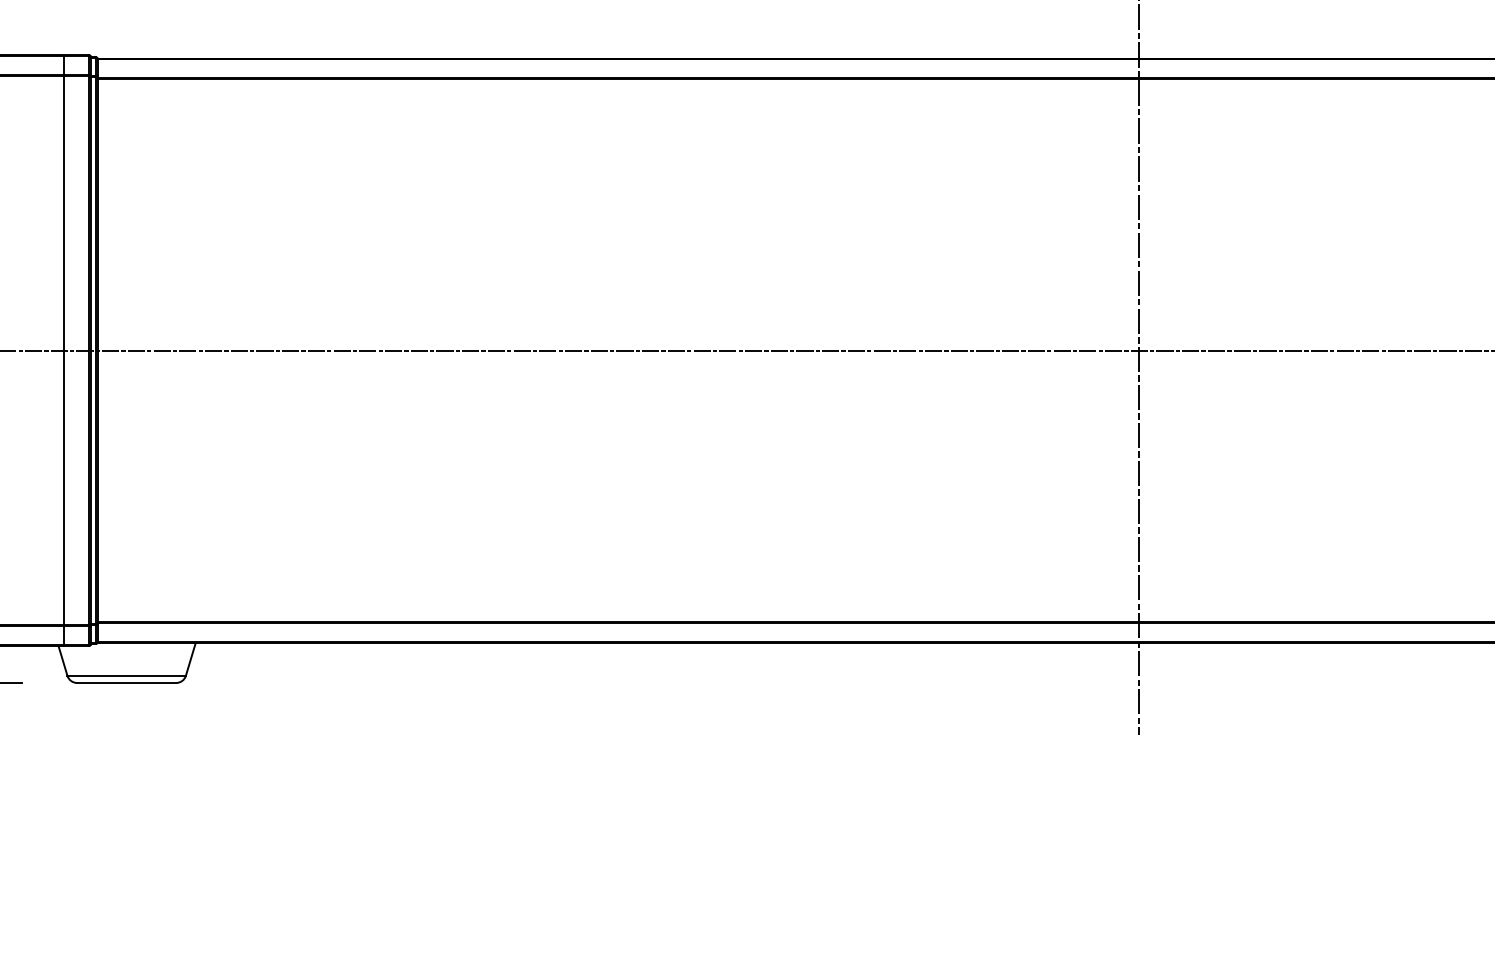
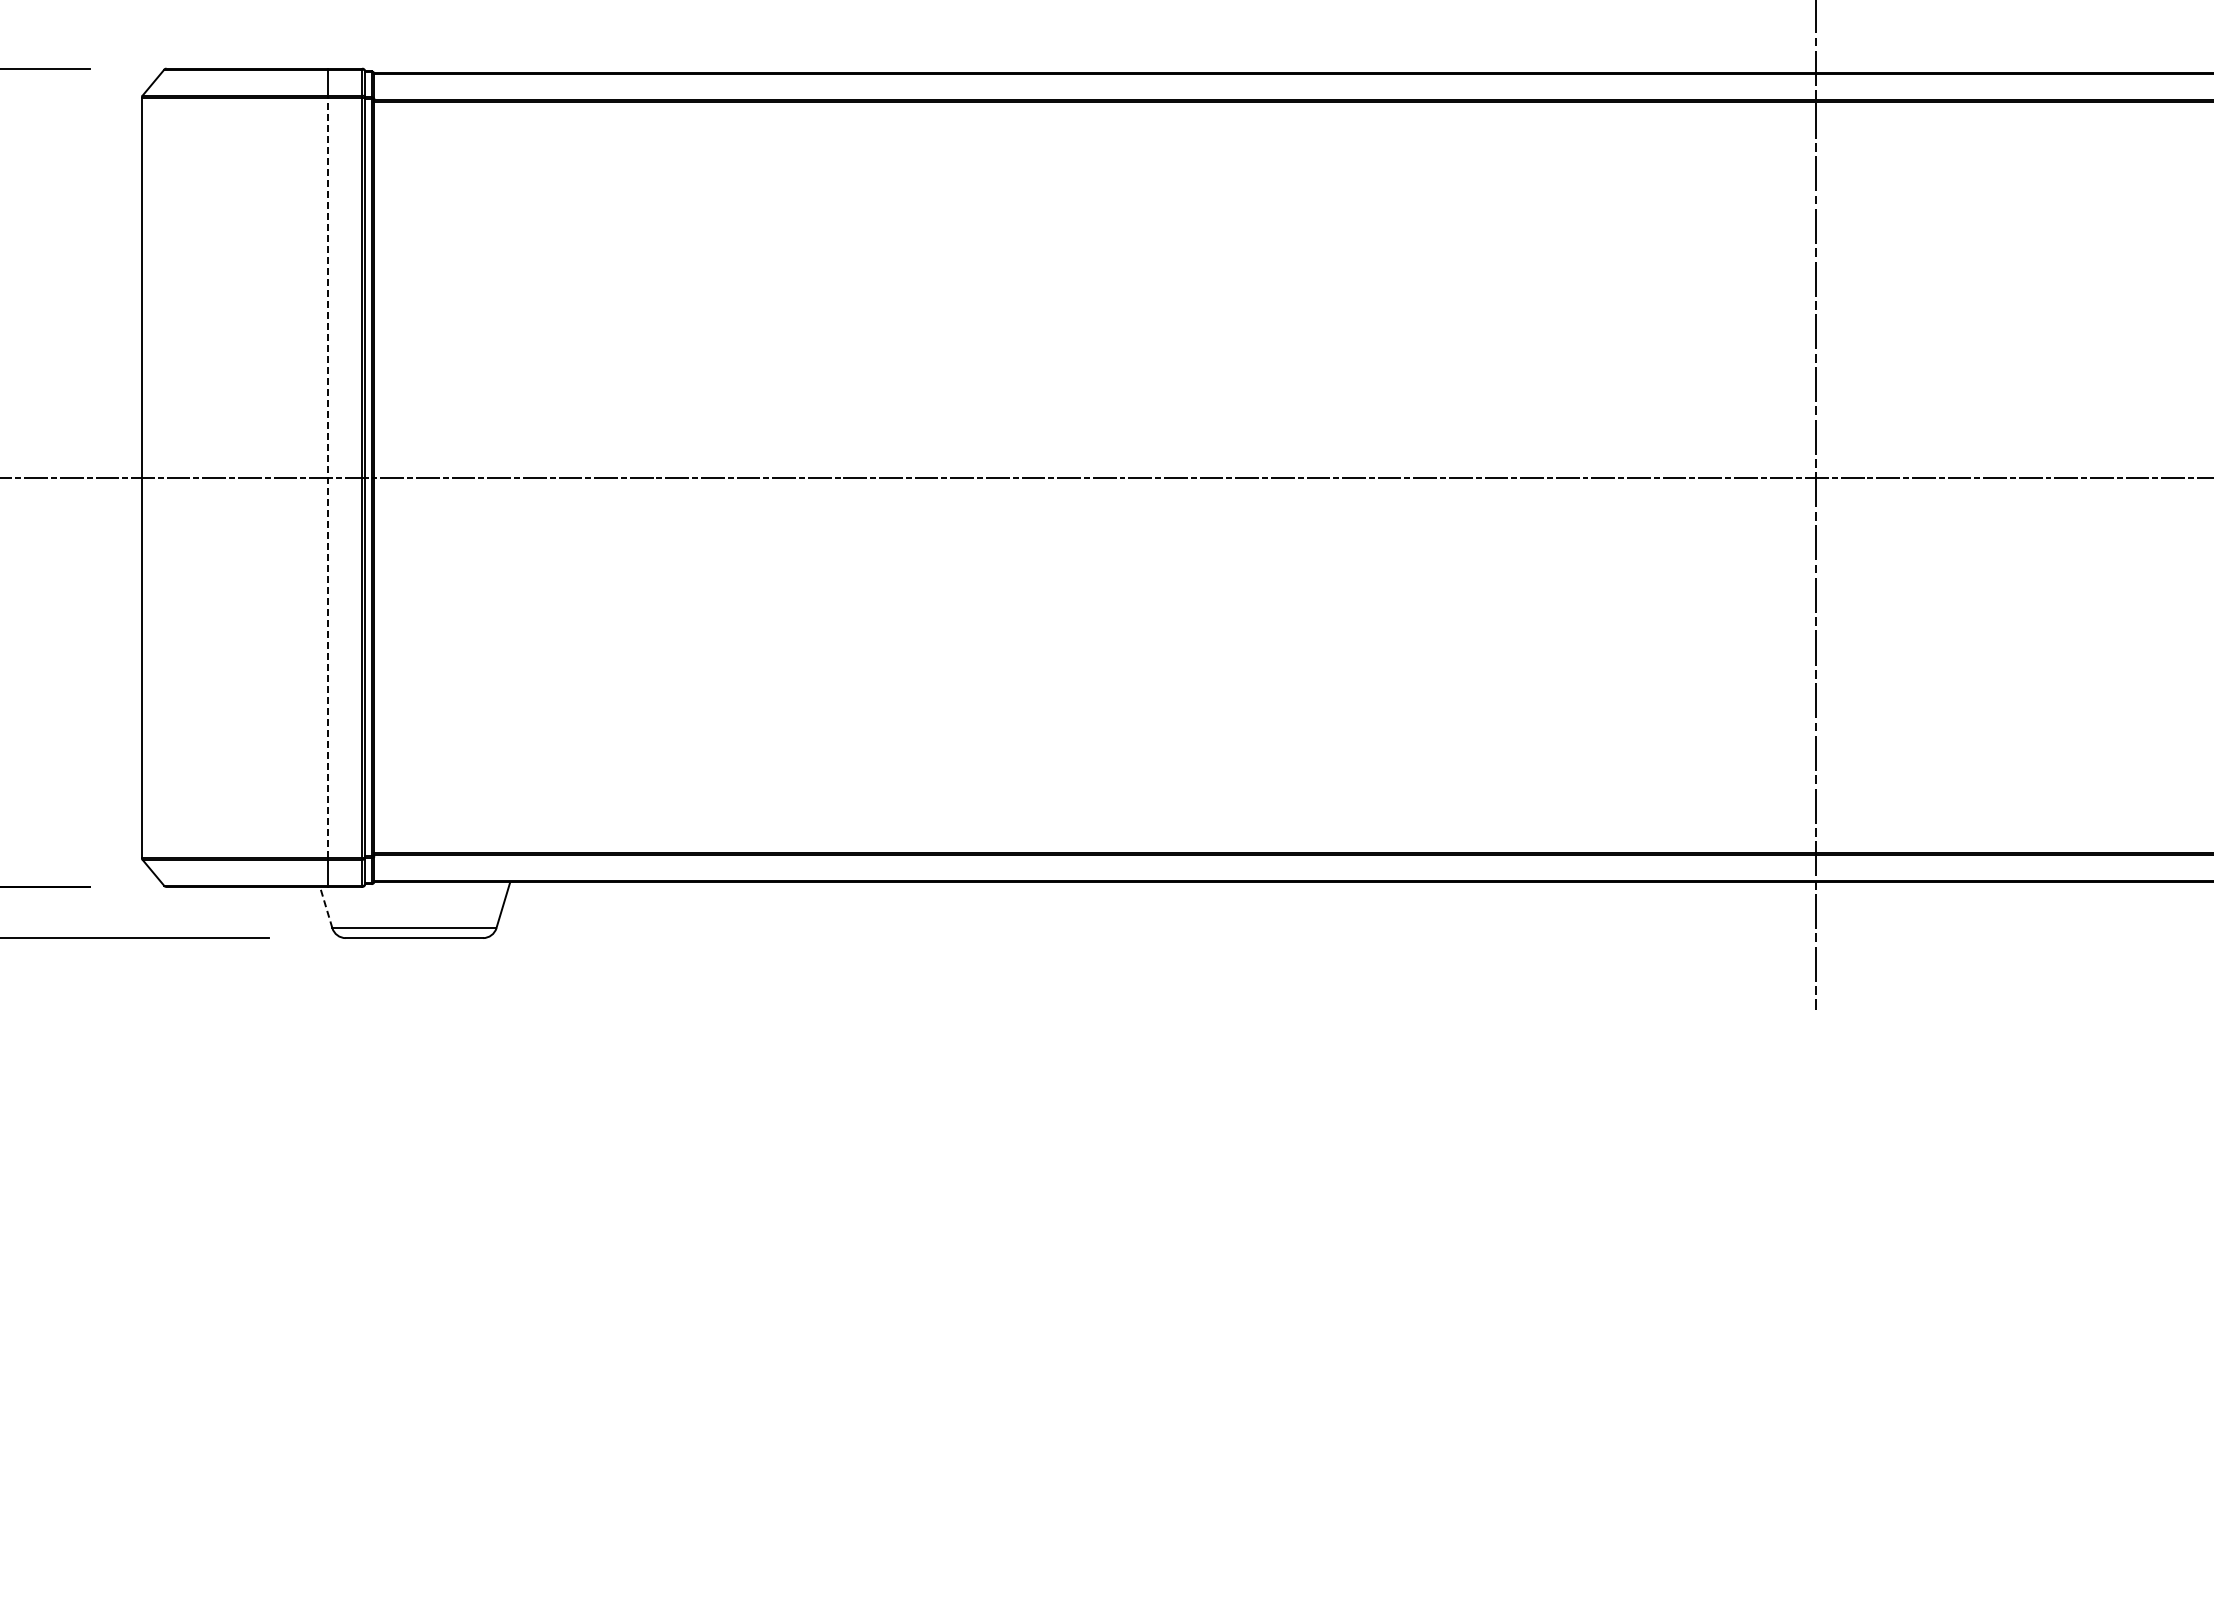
line: (63, 350) -> (327, 477), solid -> dashed
line: (63, 660) -> (326, 907), solid -> dashed

